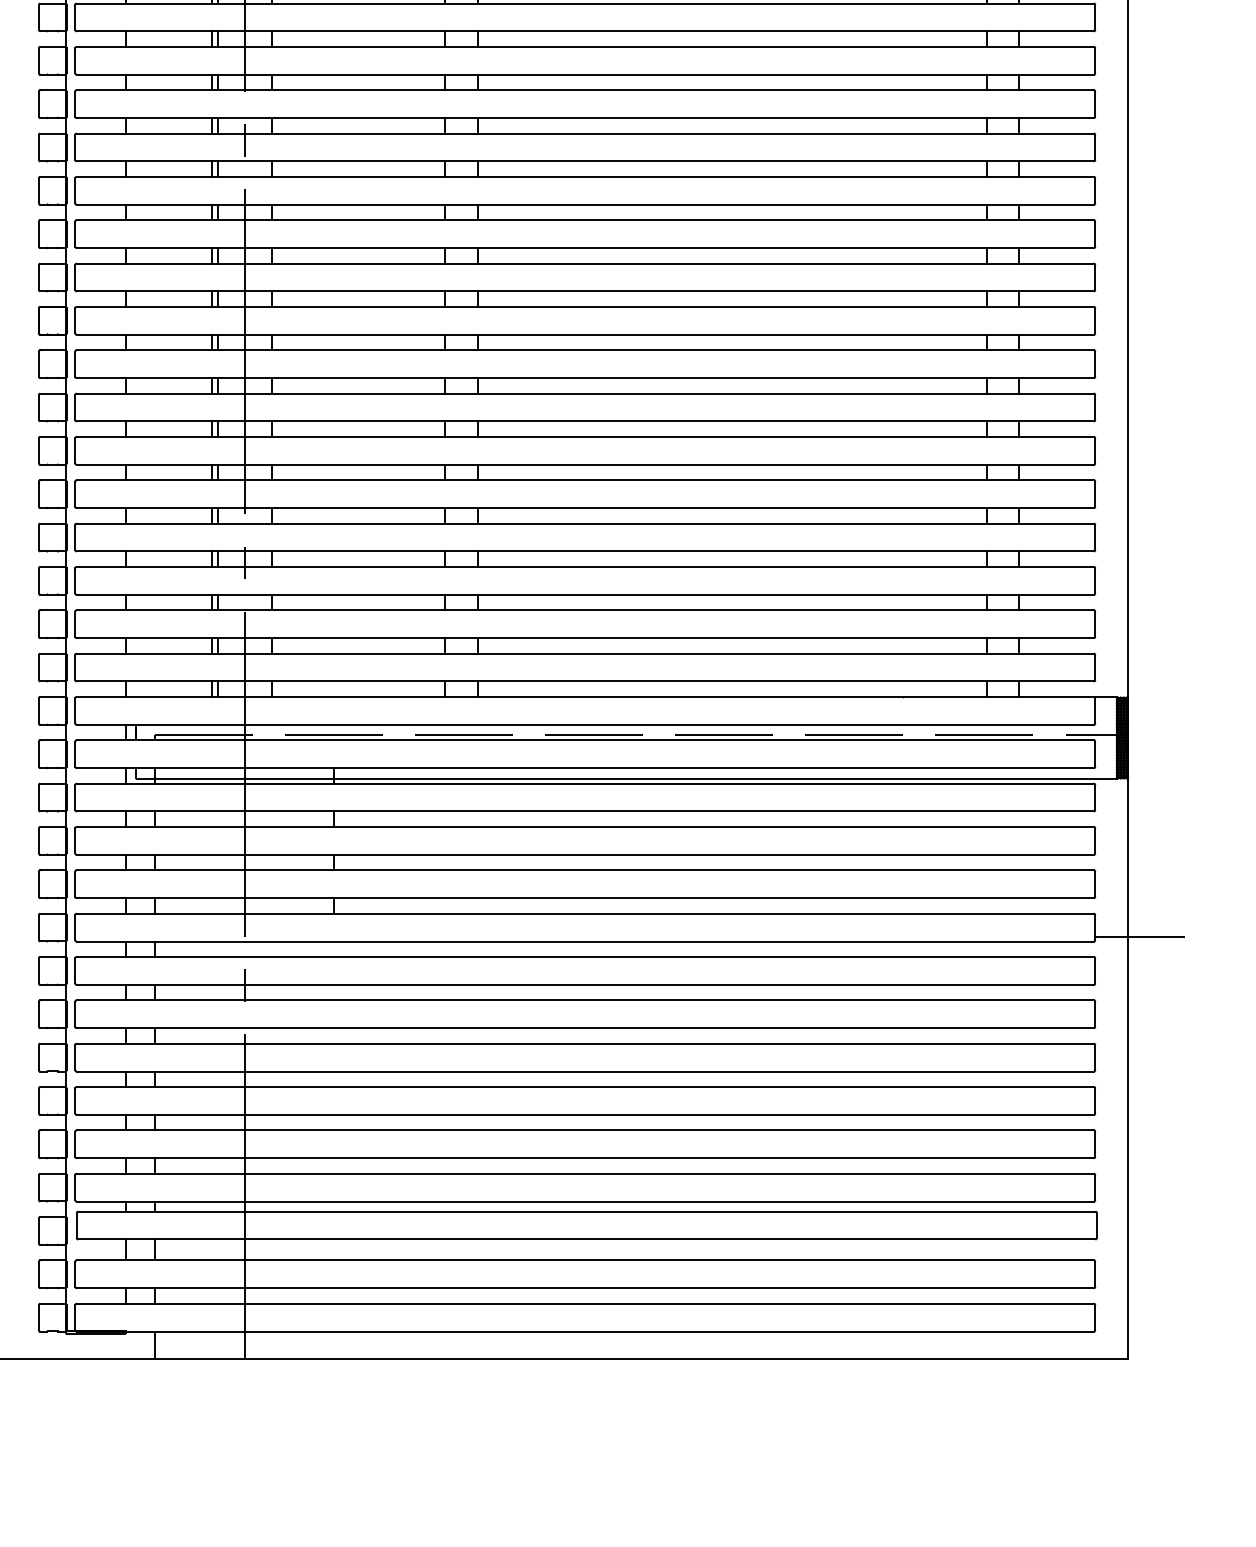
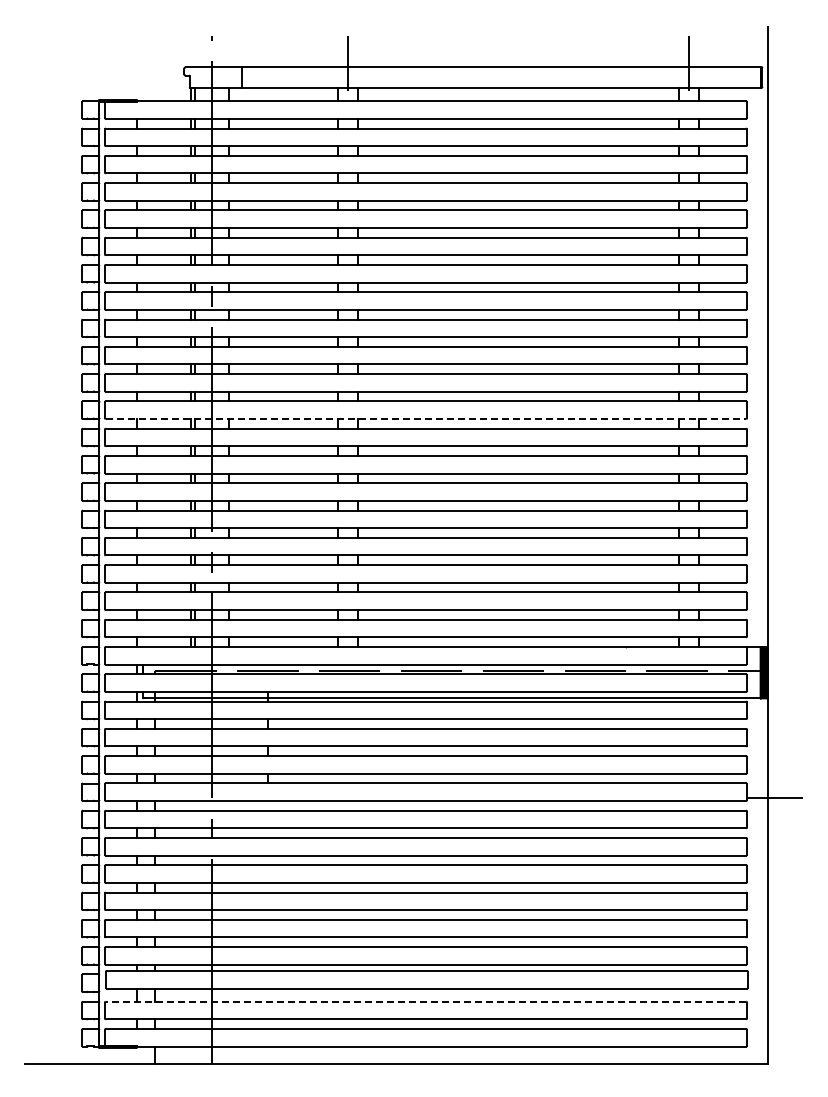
line: (586, 334) -> (426, 418), solid -> dashed
line: (584, 1260) -> (425, 1001), solid -> dashed

